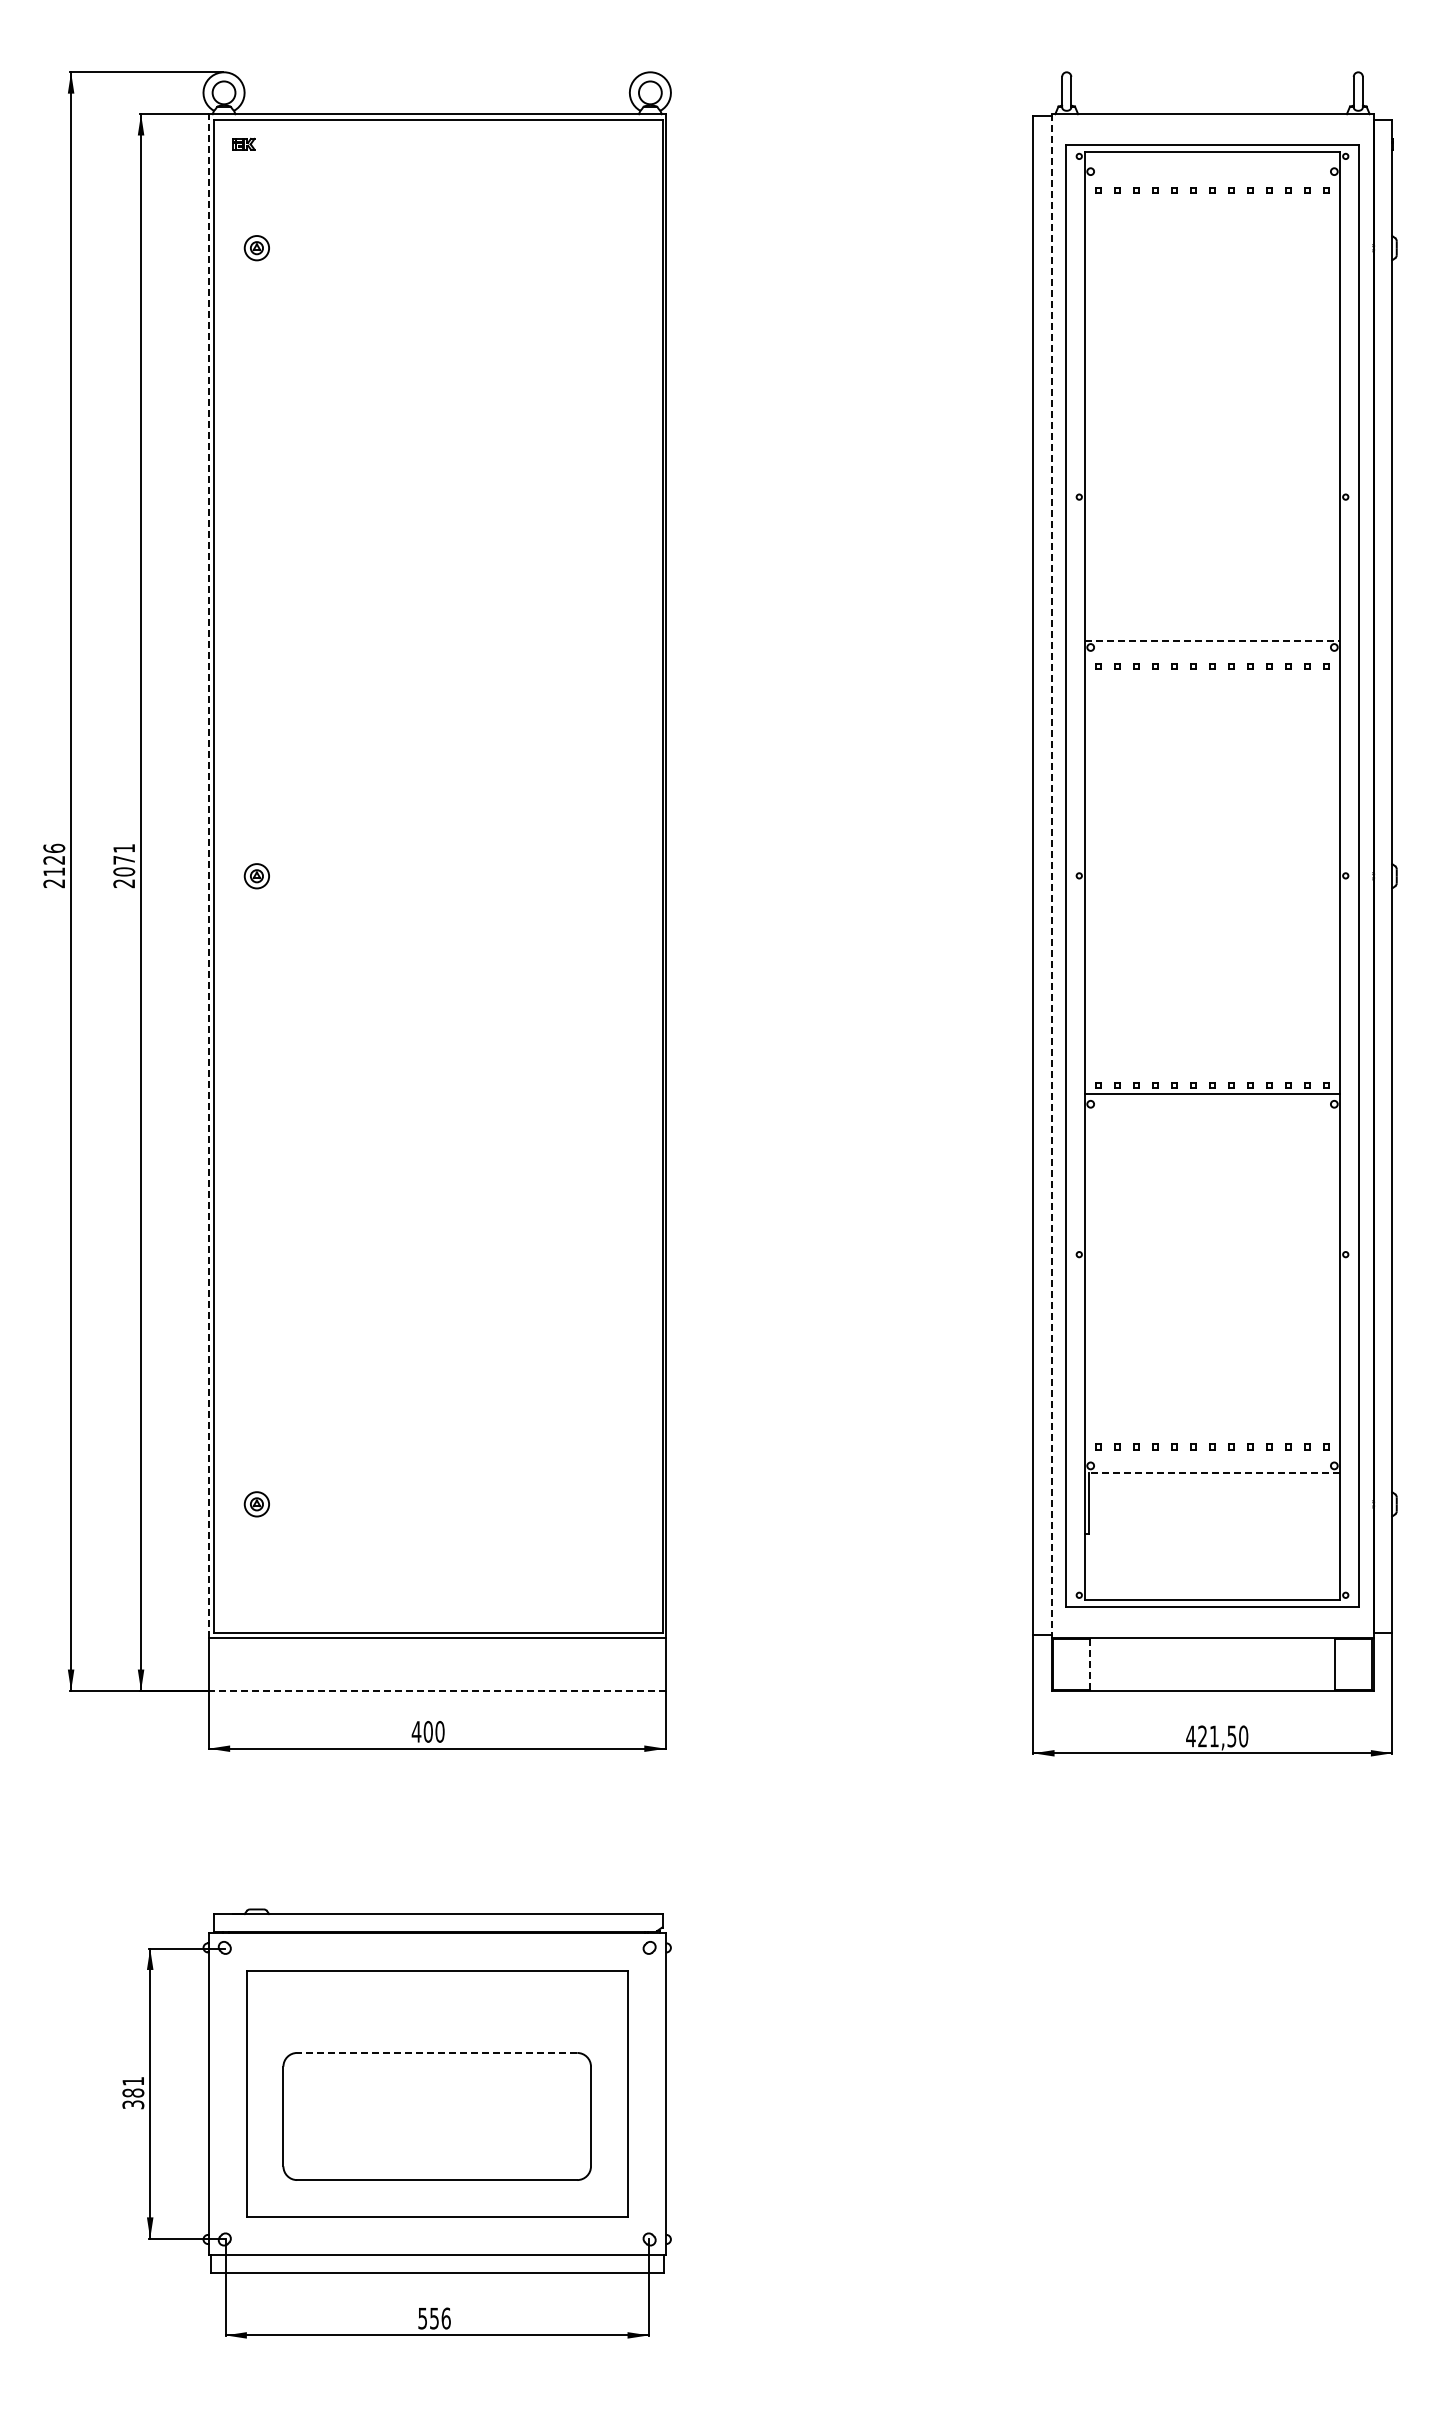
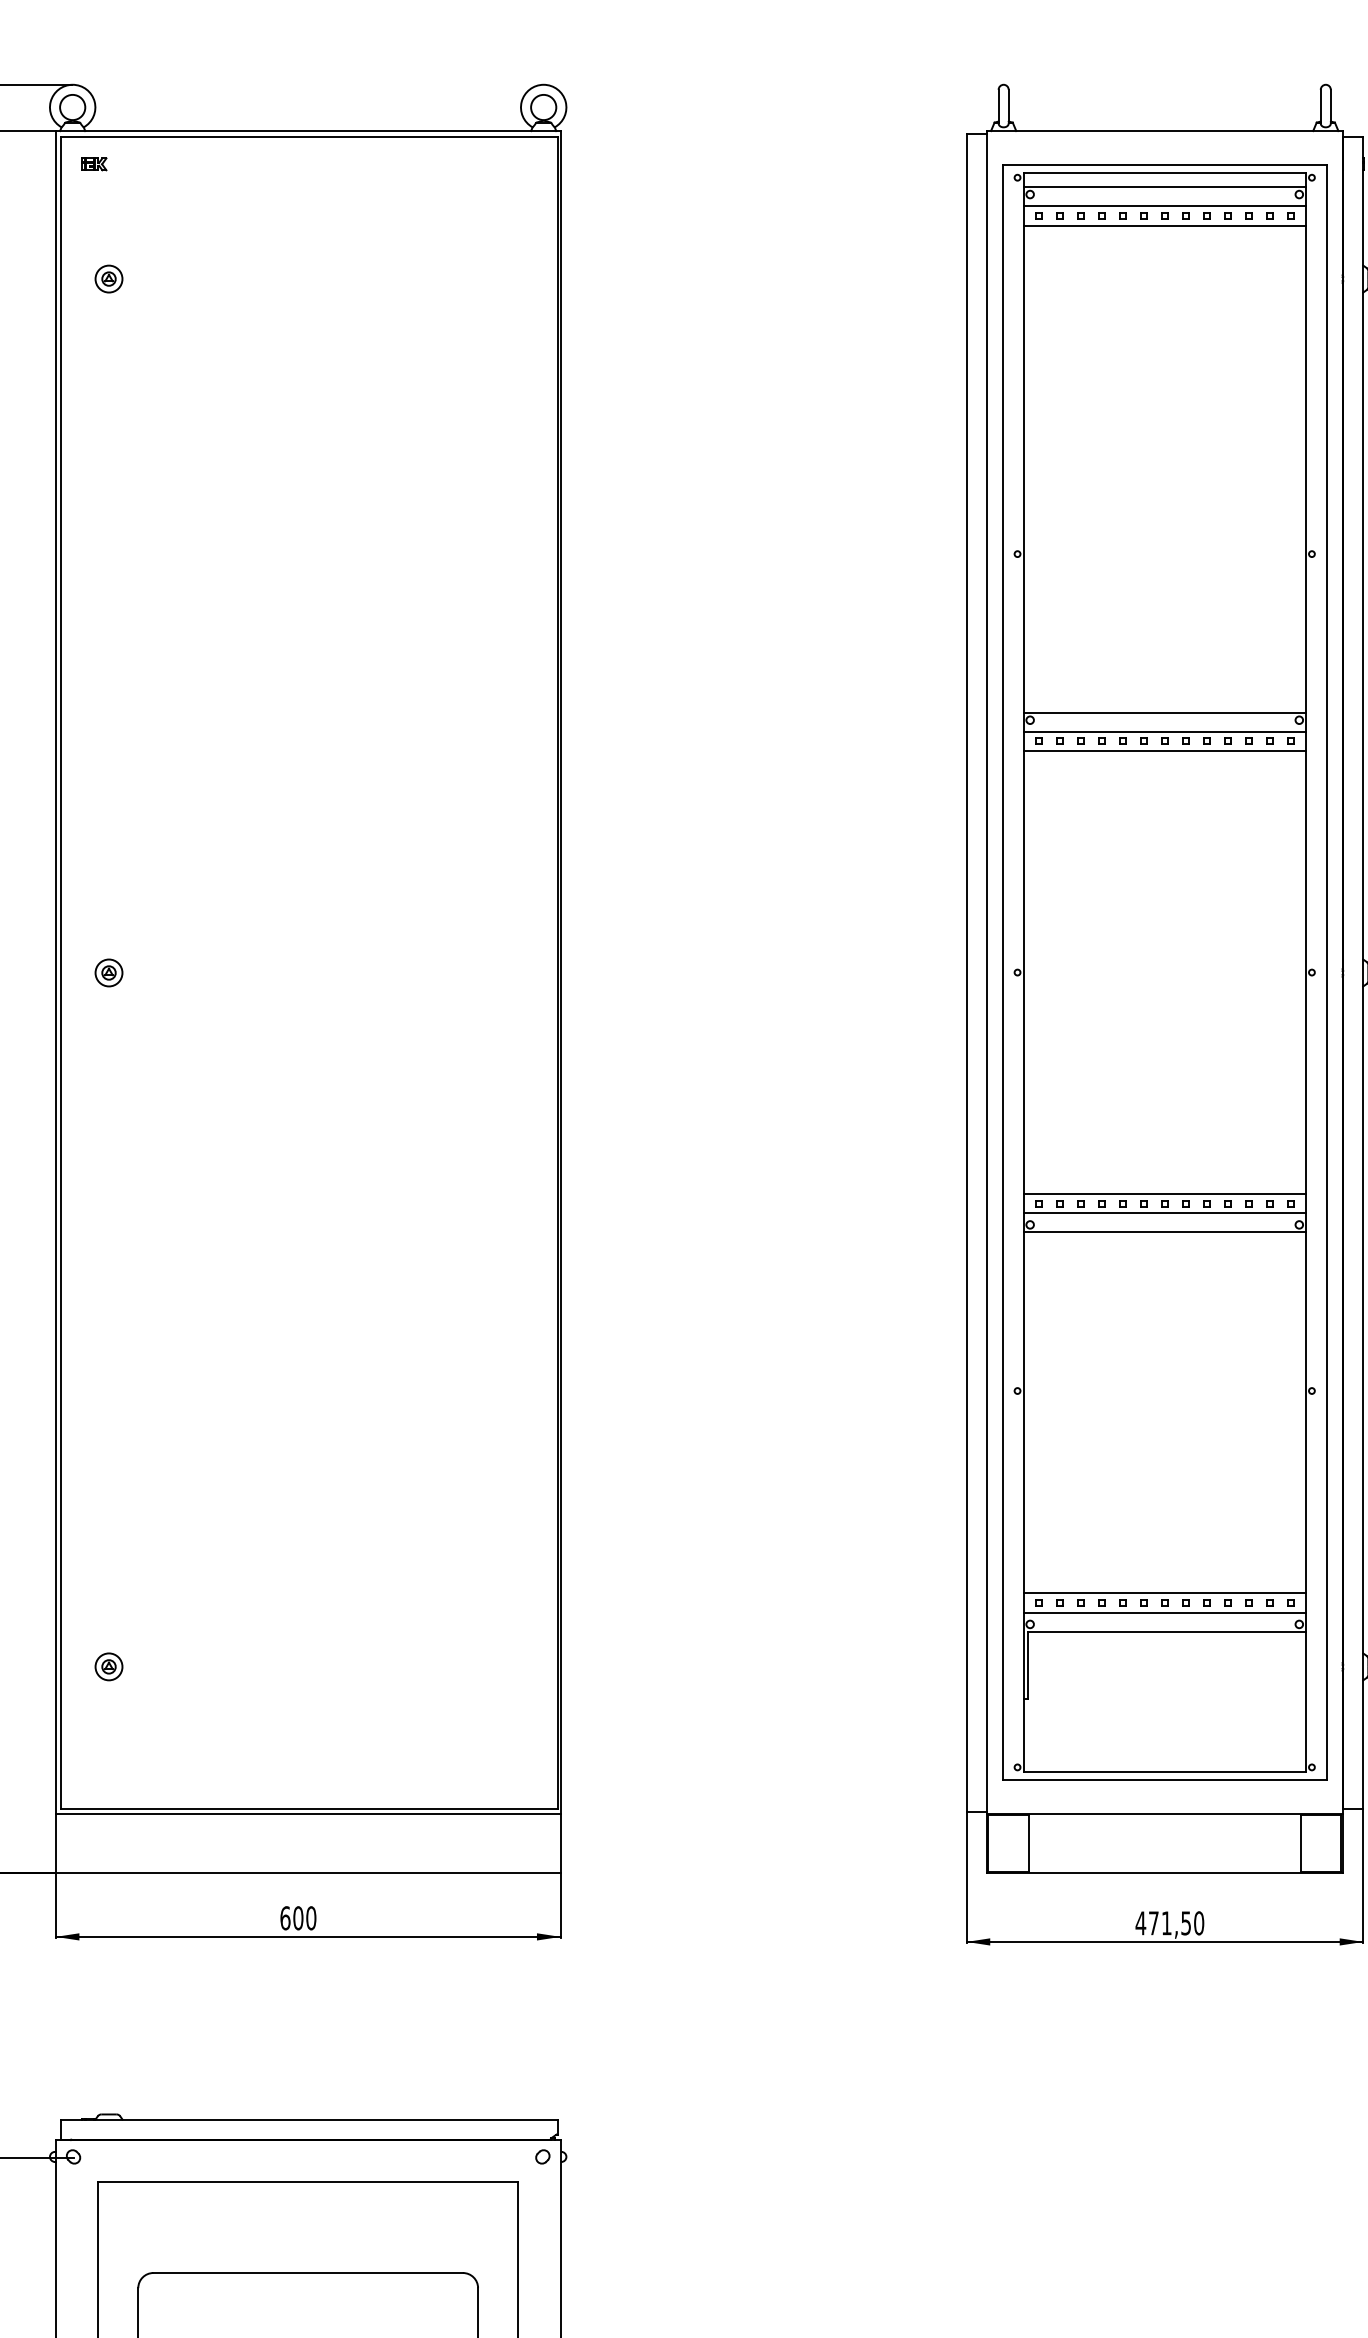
line: (1212, 164) -> (1164, 186), added
line: (1212, 182) -> (1164, 206), added
line: (1212, 199) -> (1164, 225), added
line: (1212, 640) -> (1164, 712), dashed -> solid
line: (1212, 658) -> (1164, 732), added
line: (1212, 675) -> (1164, 751), added
line: (208, 875) -> (55, 972), dashed -> solid
line: (1051, 875) -> (986, 972), dashed -> solid
line: (1212, 1076) -> (1164, 1194), added
line: (1212, 1111) -> (1164, 1232), added
line: (1212, 1437) -> (1164, 1593), added
line: (1212, 1455) -> (1164, 1612), added
line: (1214, 1472) -> (1166, 1631), dashed -> solid
line: (1089, 1664) -> (1028, 1843), dashed -> solid
line: (436, 1690) -> (307, 1872), dashed -> solid
text: (416, 1731) -> (285, 1917), 400 -> 600
text: (1202, 1736) -> (1153, 1923), 421,50 -> 471,50
line: (436, 2052) -> (307, 2272), dashed -> solid

